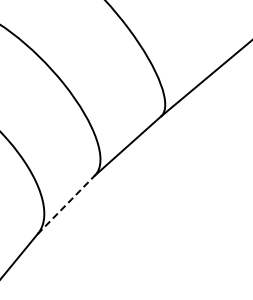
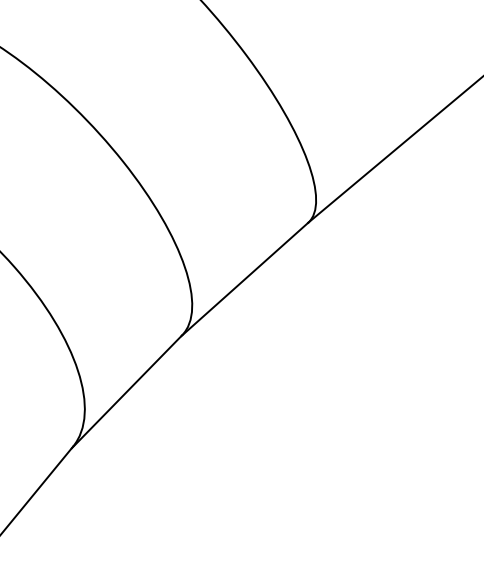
line: (66, 204) -> (127, 391), dashed -> solid

